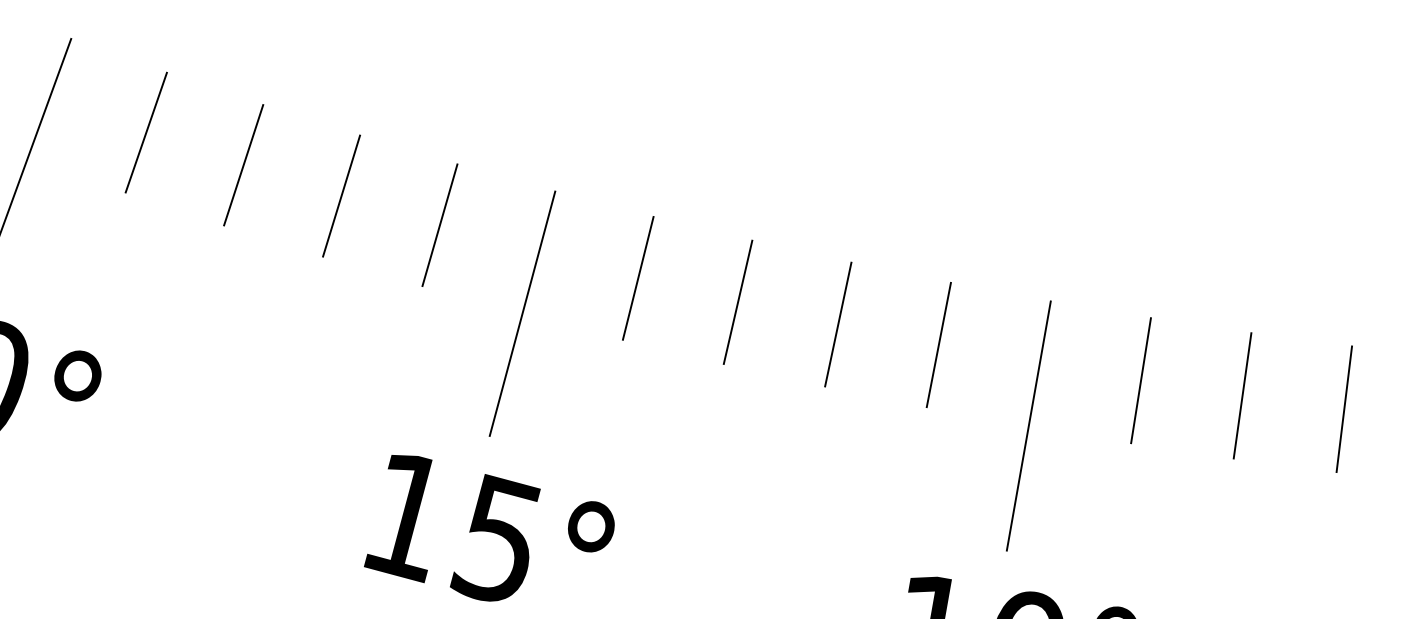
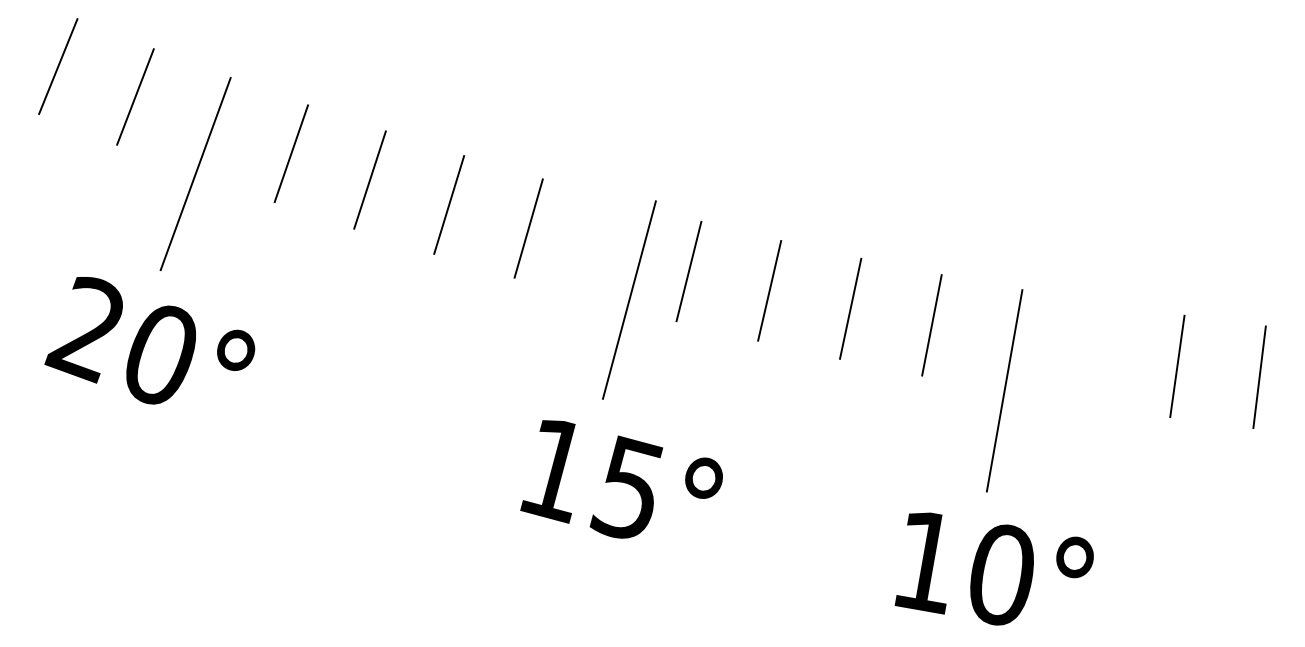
line: (522, 313) -> (629, 299), moved
line: (1141, 379) -> (1095, 353), removed
text: (489, 528) -> (621, 479), moved

